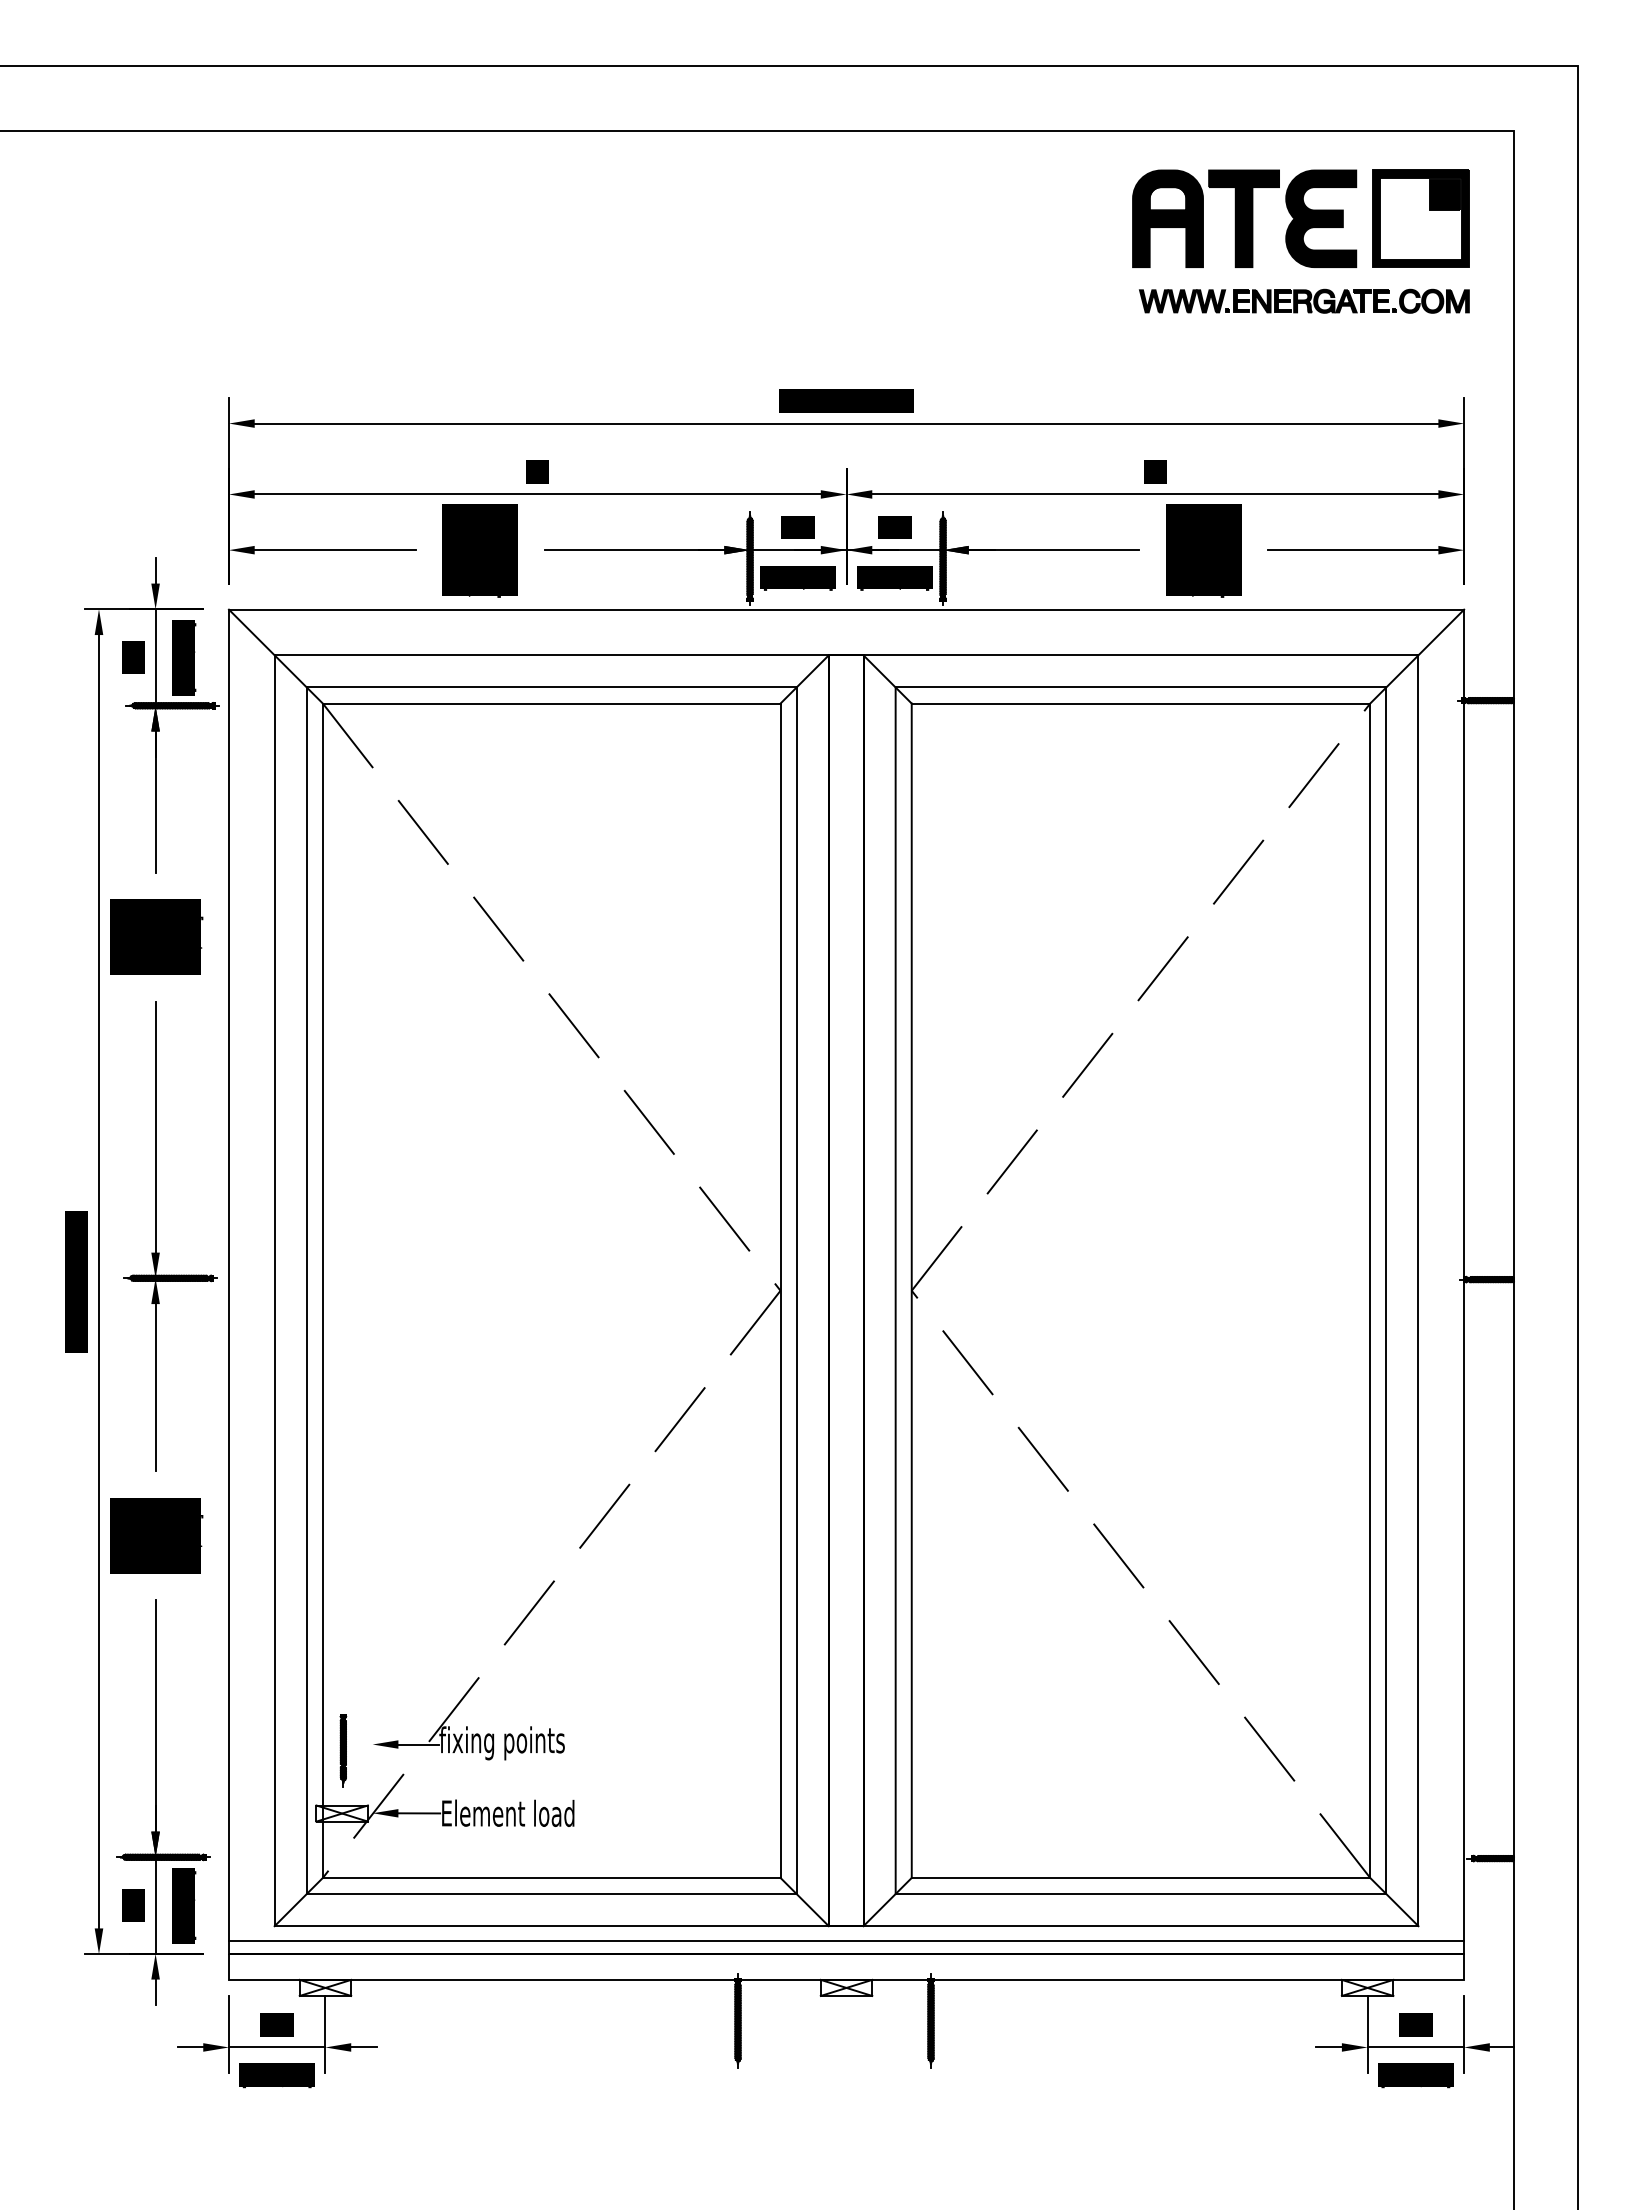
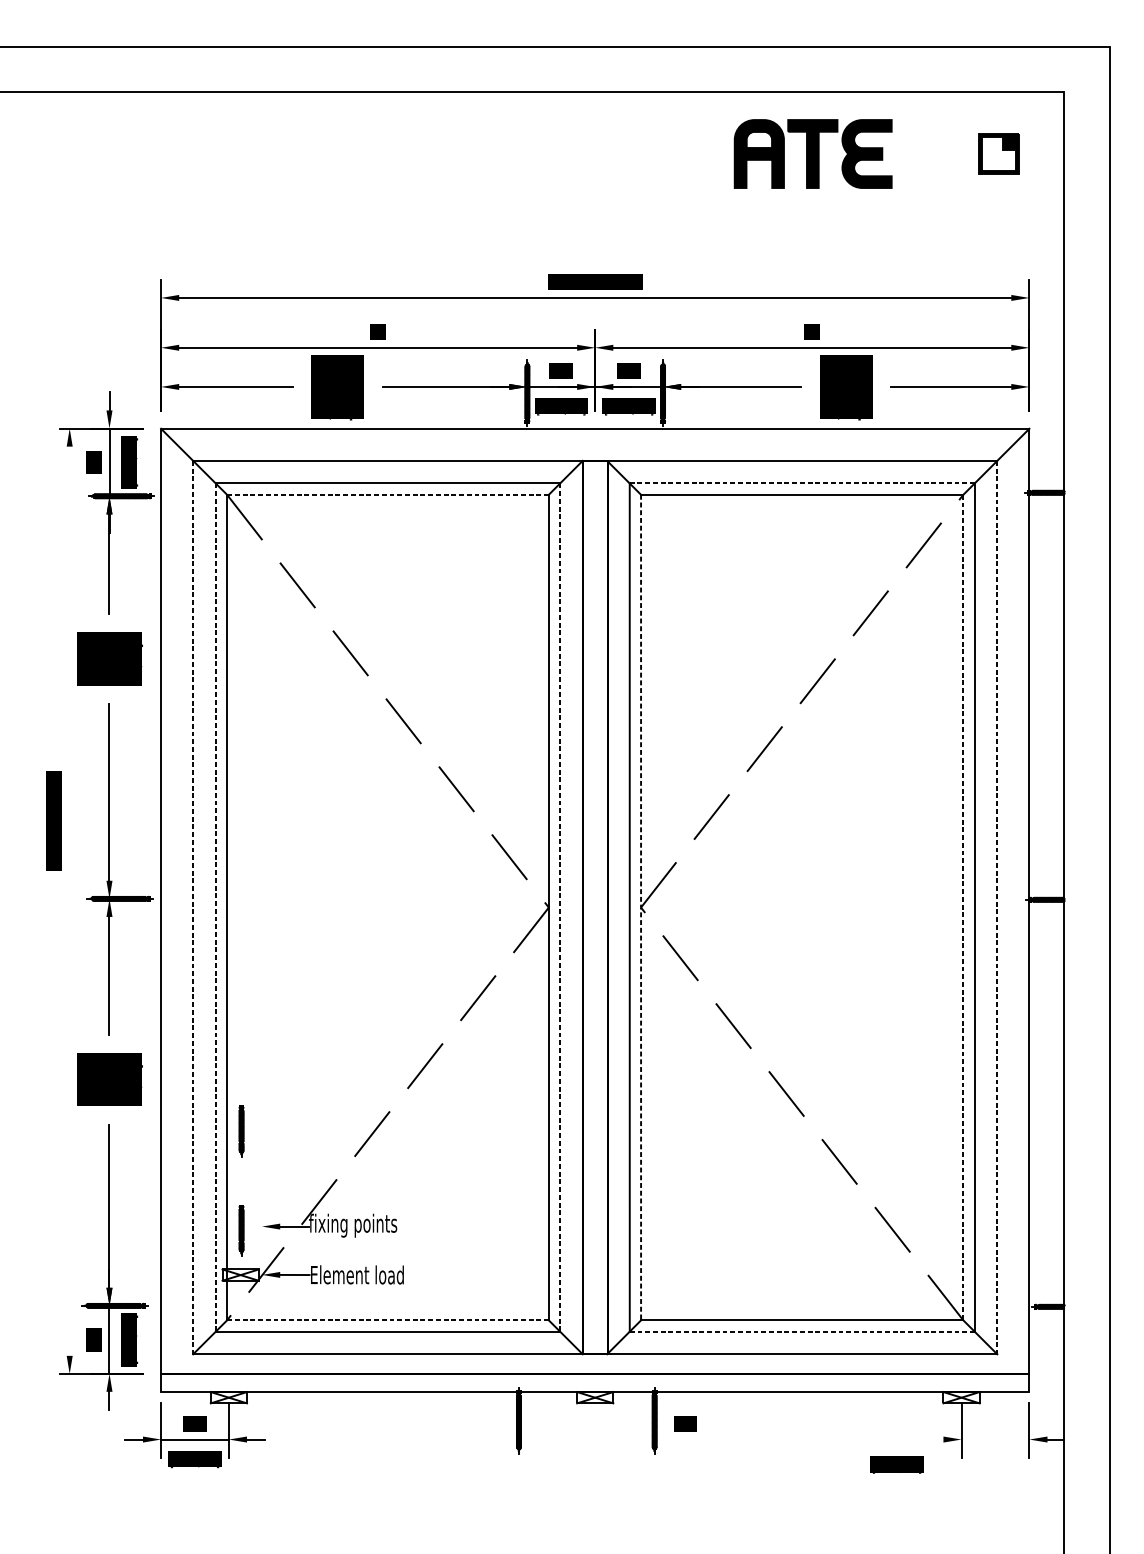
part: (1244, 218) -> (813, 153), moved
part: (1420, 218) -> (998, 153), size x0.6
part: (1304, 300) -> (917, 211), removed
line: (1141, 687) -> (802, 483), solid -> dashed
line: (551, 703) -> (387, 494), solid -> dashed
text: (76, 1281) -> (53, 820), moved
line: (99, 1281) -> (70, 901), removed
line: (274, 1291) -> (193, 908), solid -> dashed
line: (306, 1291) -> (215, 908), solid -> dashed
line: (796, 1291) -> (560, 908), solid -> dashed
line: (911, 1291) -> (640, 908), solid -> dashed
line: (1370, 1291) -> (963, 908), solid -> dashed
line: (1418, 1291) -> (997, 908), solid -> dashed
part: (343, 1609) -> (241, 1131), added
line: (551, 1877) -> (387, 1320), solid -> dashed
line: (1141, 1894) -> (802, 1332), solid -> dashed
line: (846, 1940) -> (595, 1364), removed
text: (1415, 2024) -> (685, 1423), moved
line: (1328, 2047) -> (934, 1439), removed
line: (1415, 2047) -> (995, 1439), removed
text: (1415, 2075) -> (896, 1464), moved

